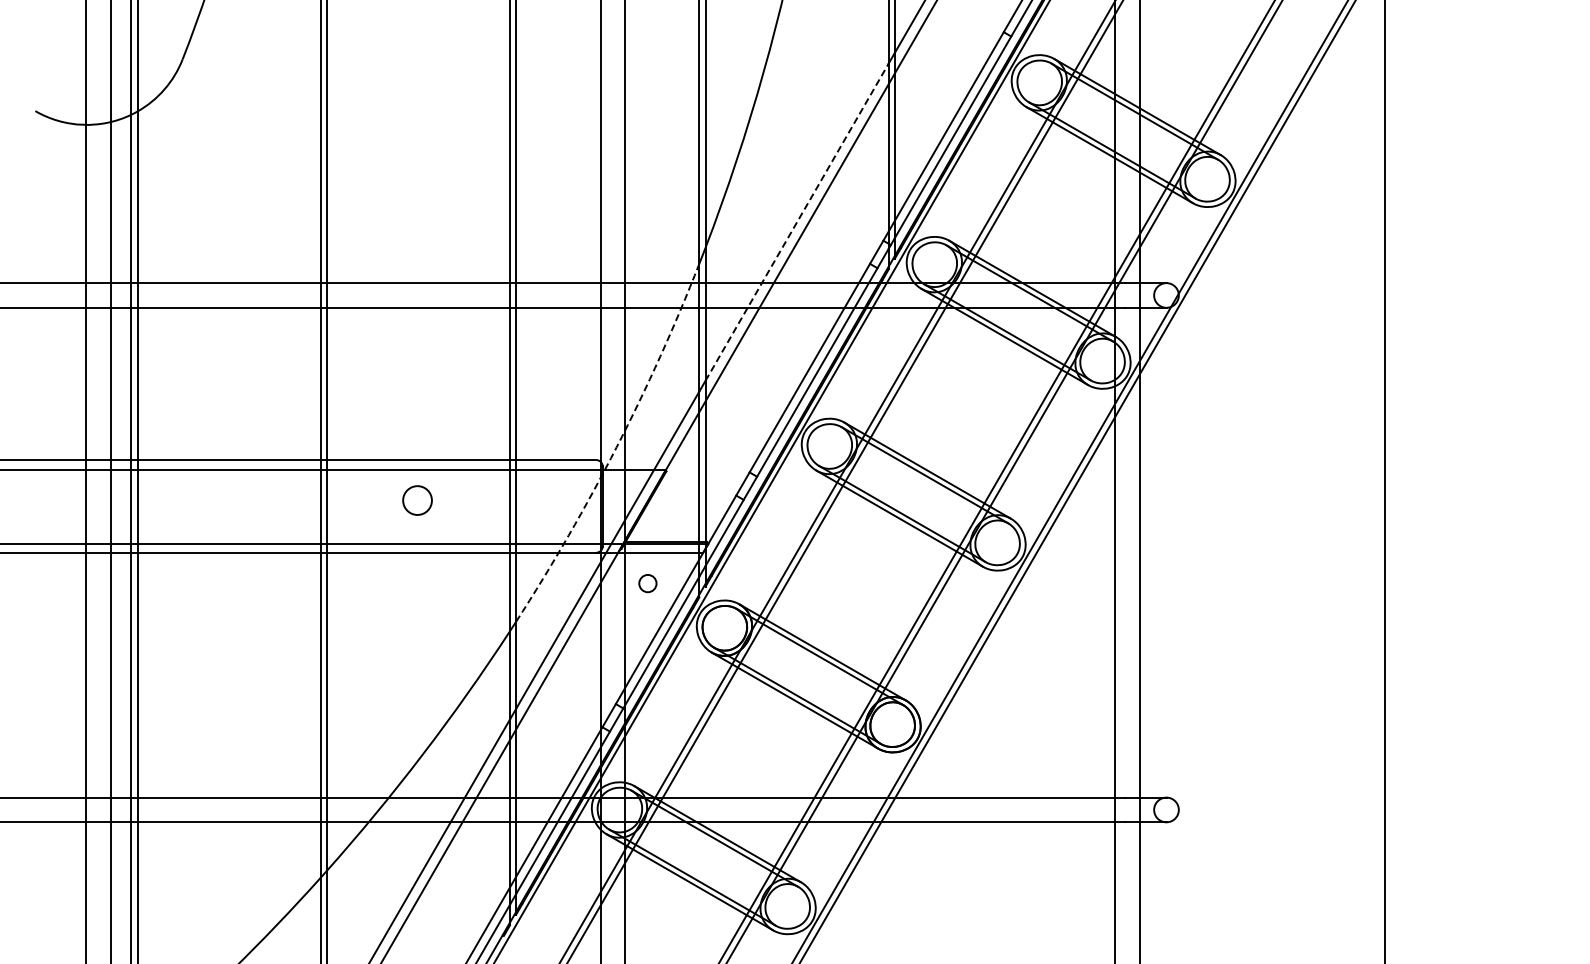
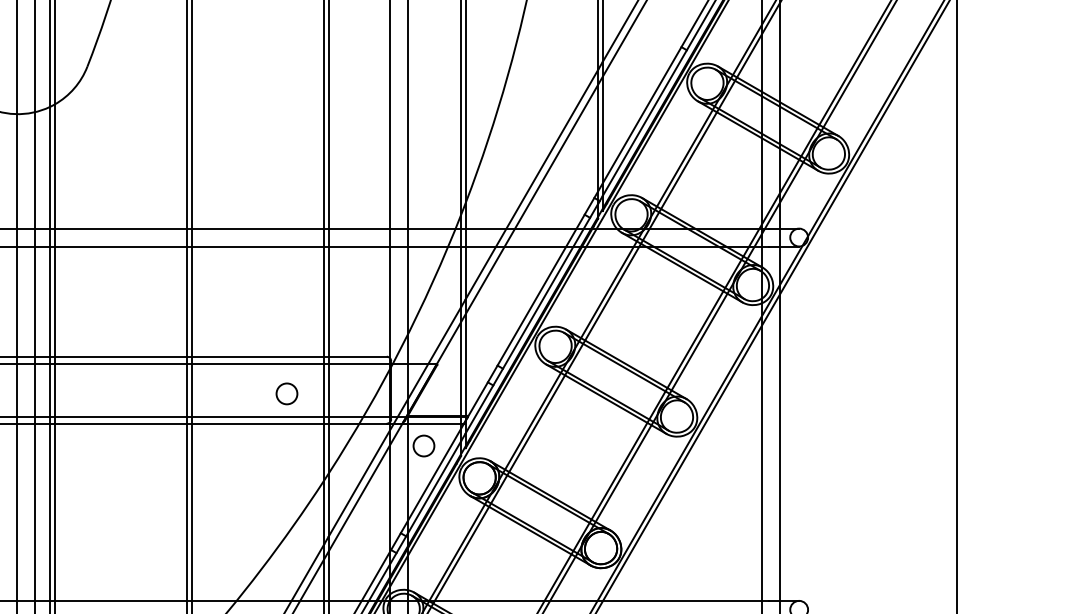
line: (797, 221) -> (532, 184), dashed -> solid
arc: (616, 447) -> (401, 347), dashed -> solid
circle: (417, 500) -> (286, 393), moved
circle: (647, 583) -> (423, 445), size x1.67

